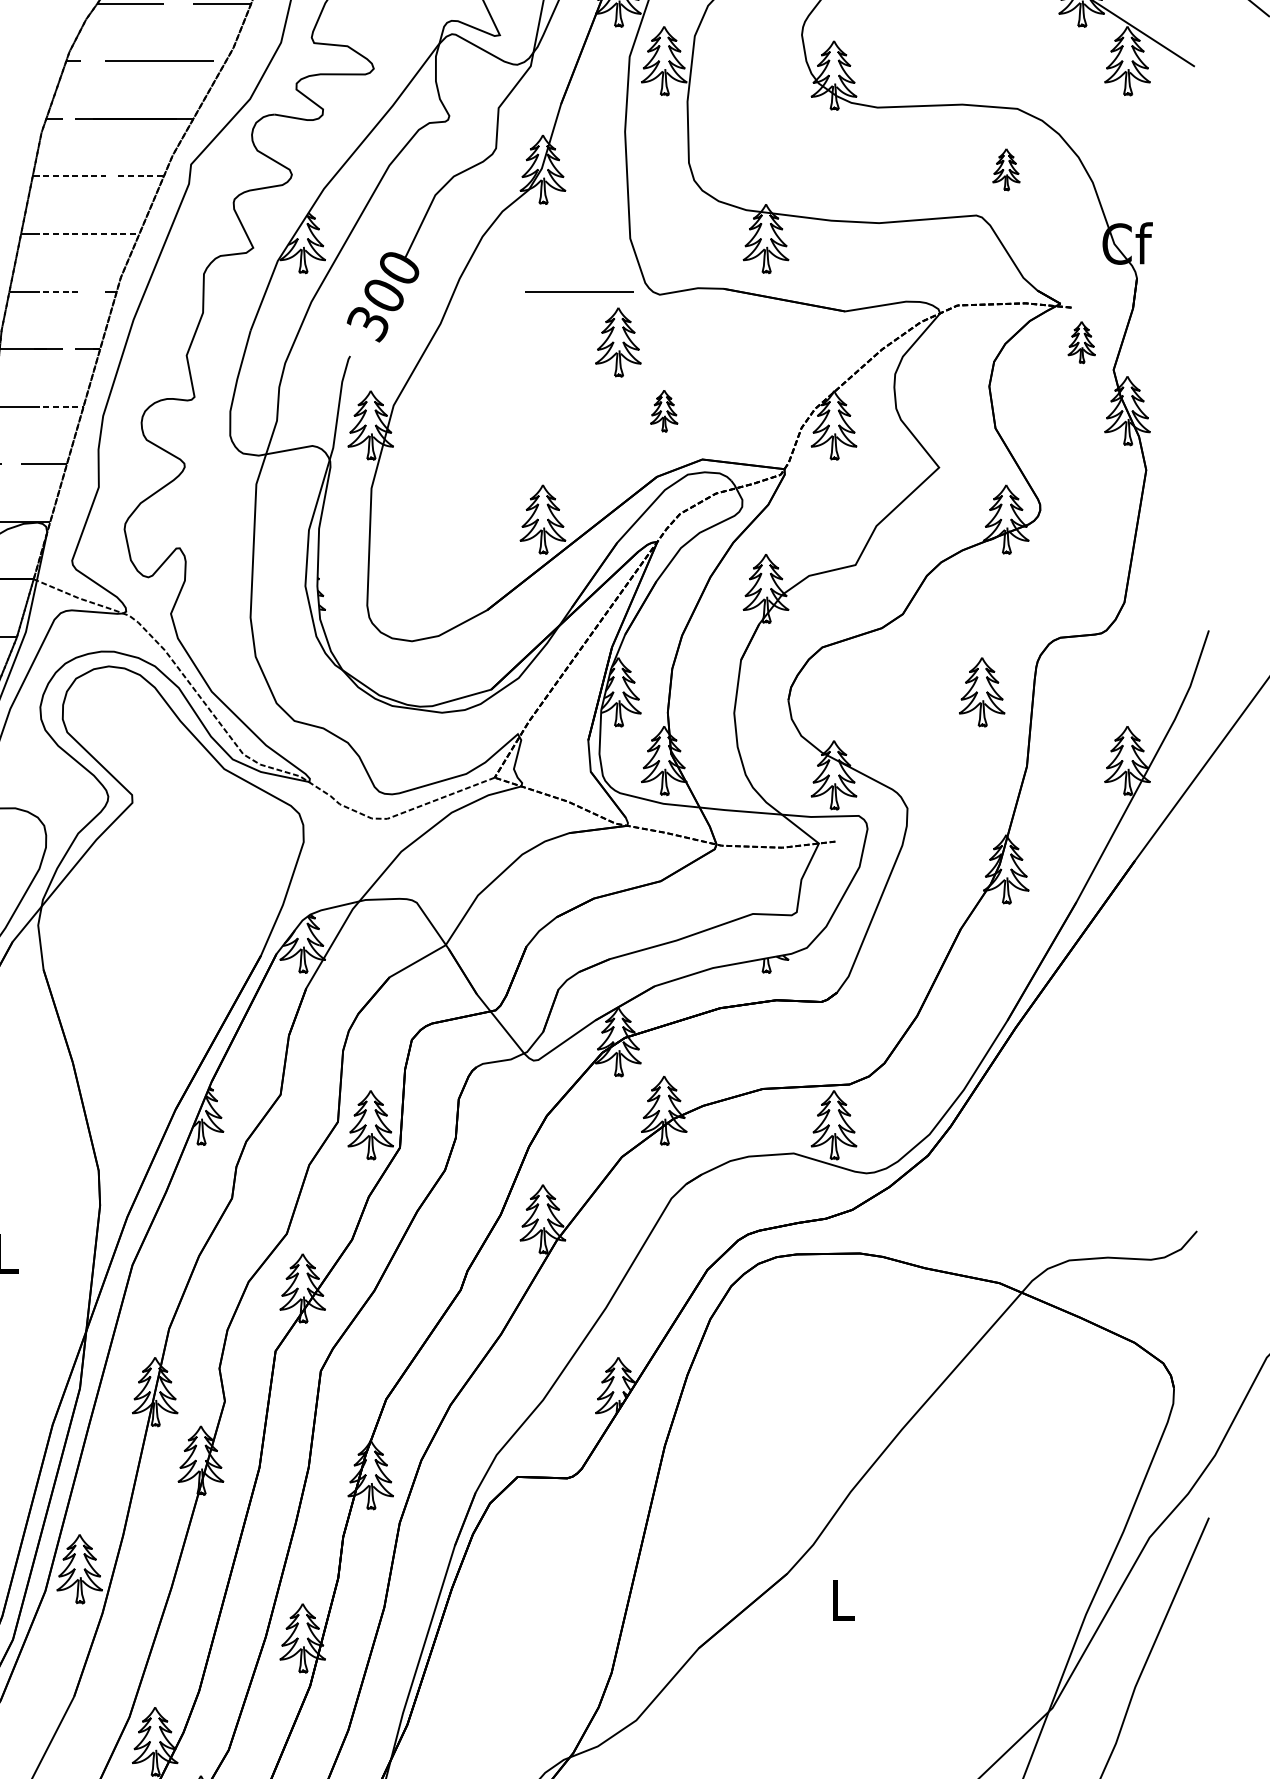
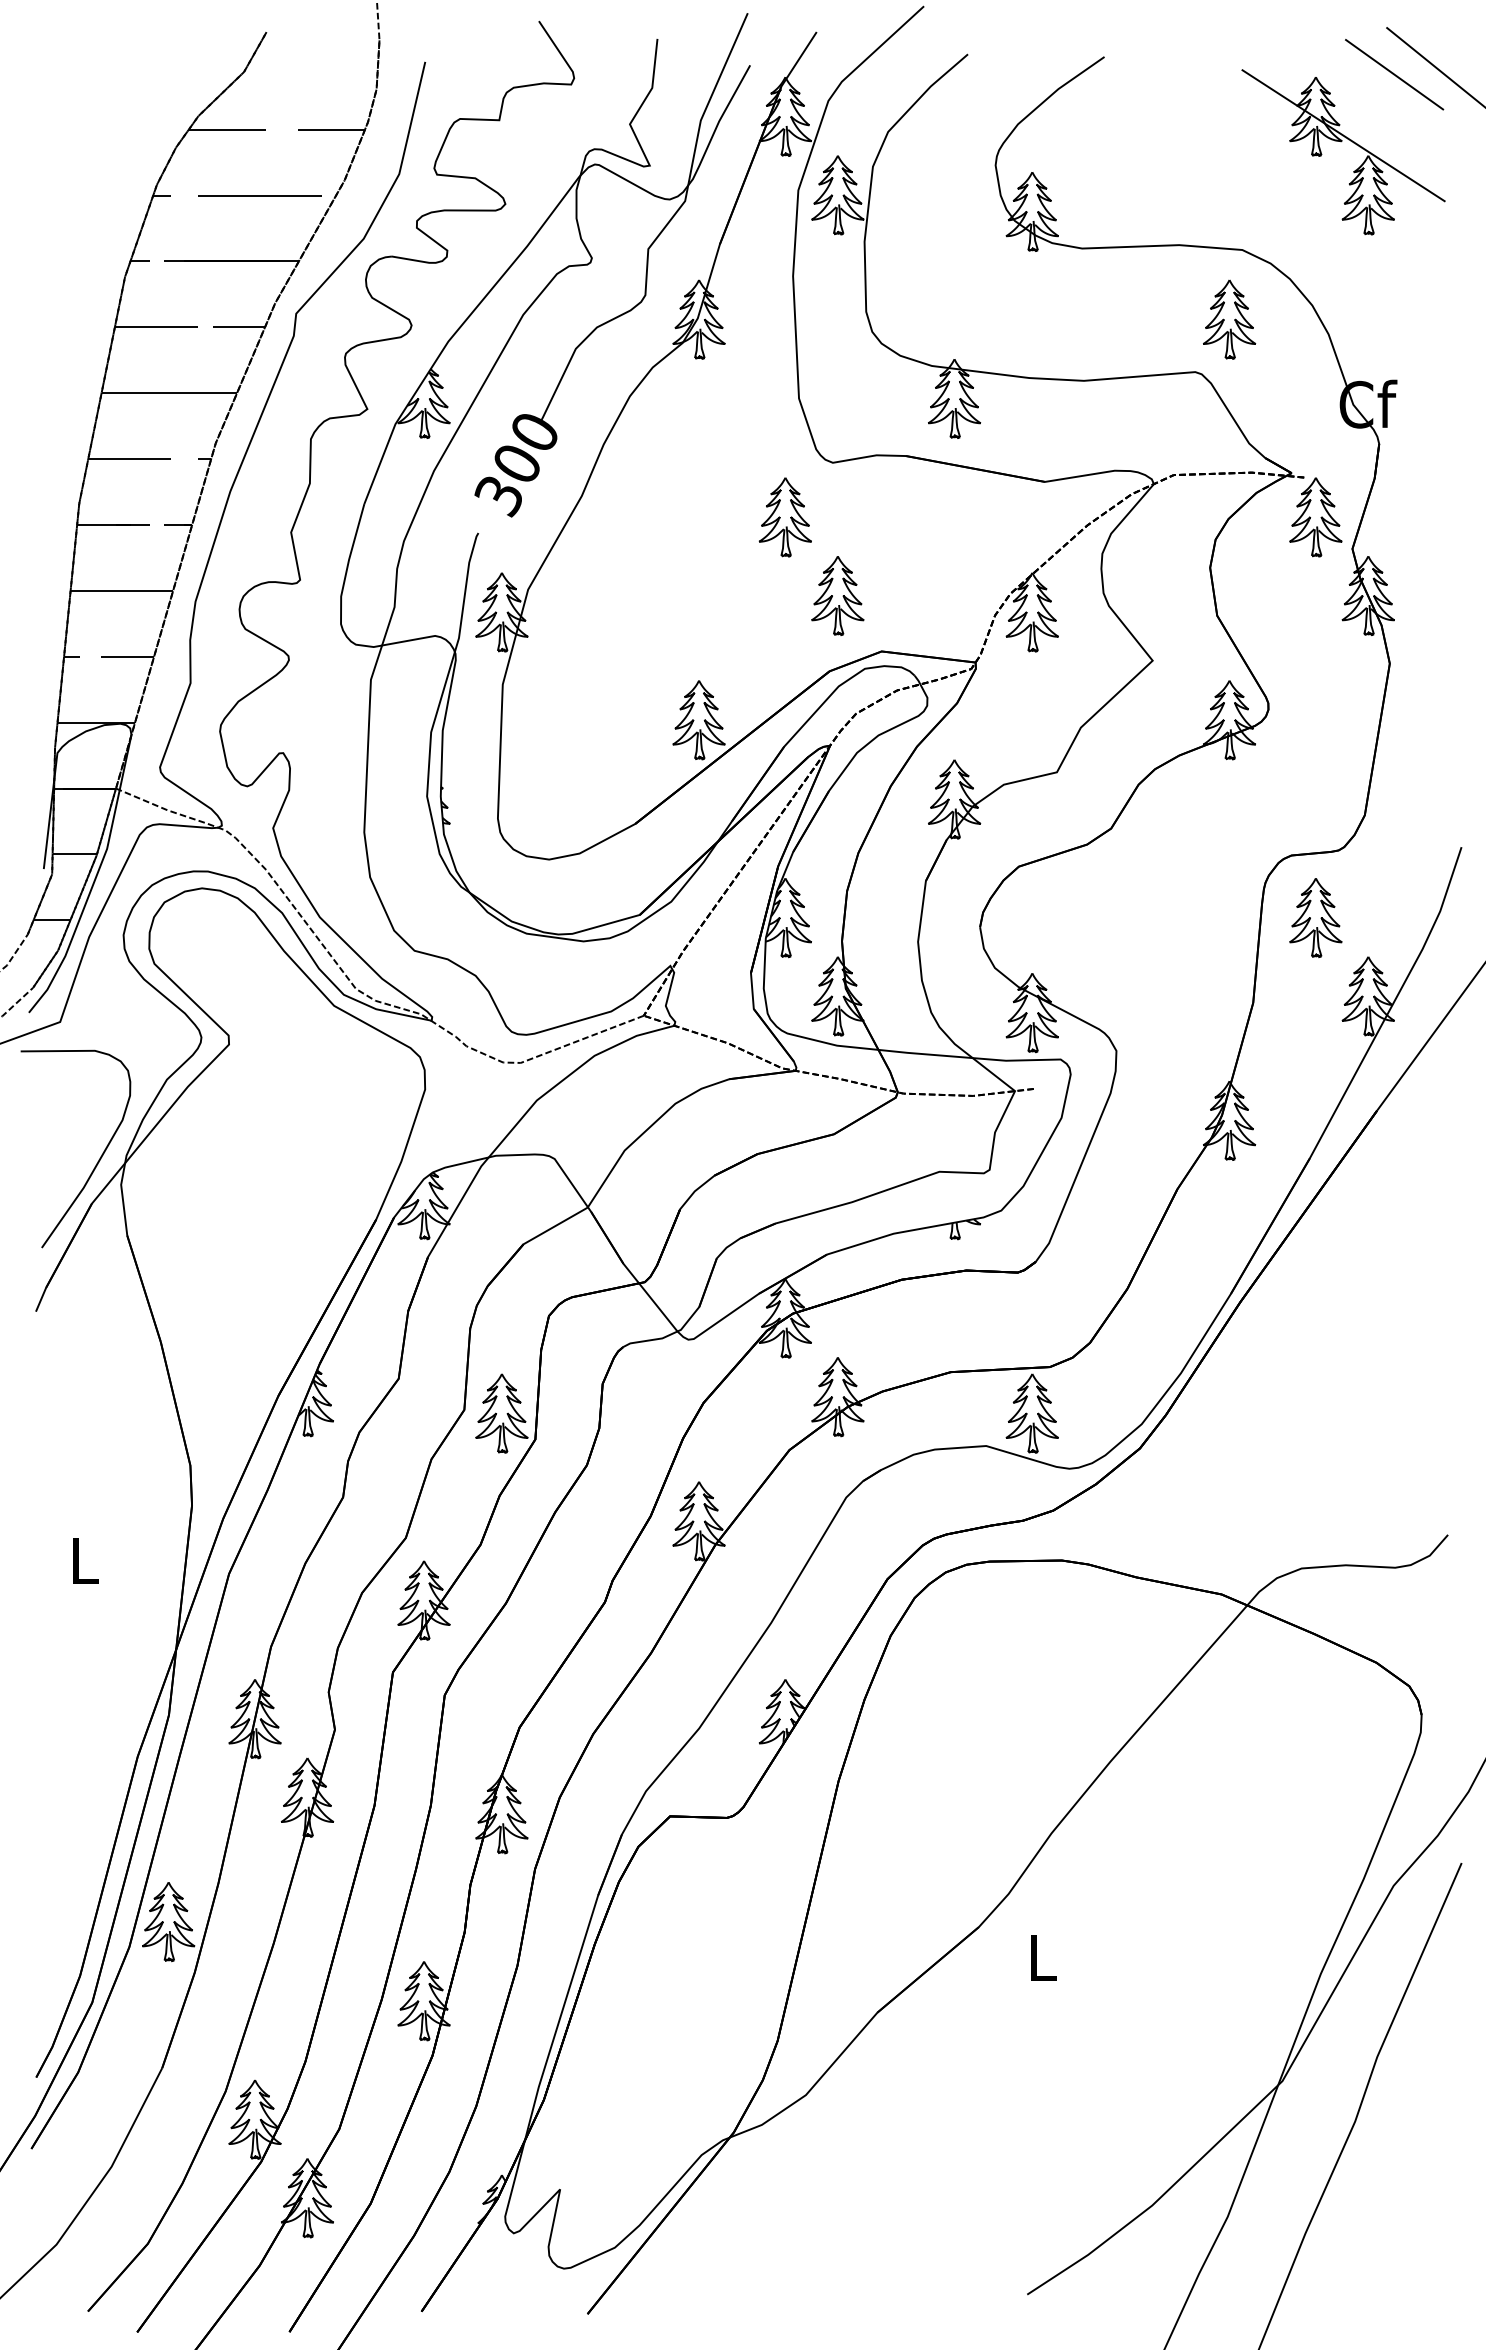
part: (1006, 169) -> (1229, 319), size x1.67
line: (69, 176) -> (157, 327), dashed -> solid
line: (141, 176) -> (239, 327), dashed -> solid
line: (86, 234) -> (176, 393), dashed -> solid
line: (57, 291) -> (143, 459), dashed -> solid
line: (579, 291) -> (740, 459), removed
part: (1081, 342) -> (1315, 517), size x1.67
line: (58, 406) -> (144, 590), dashed -> solid
part: (663, 410) -> (837, 595), size x1.67
part: (981, 692) -> (1315, 918), moved

